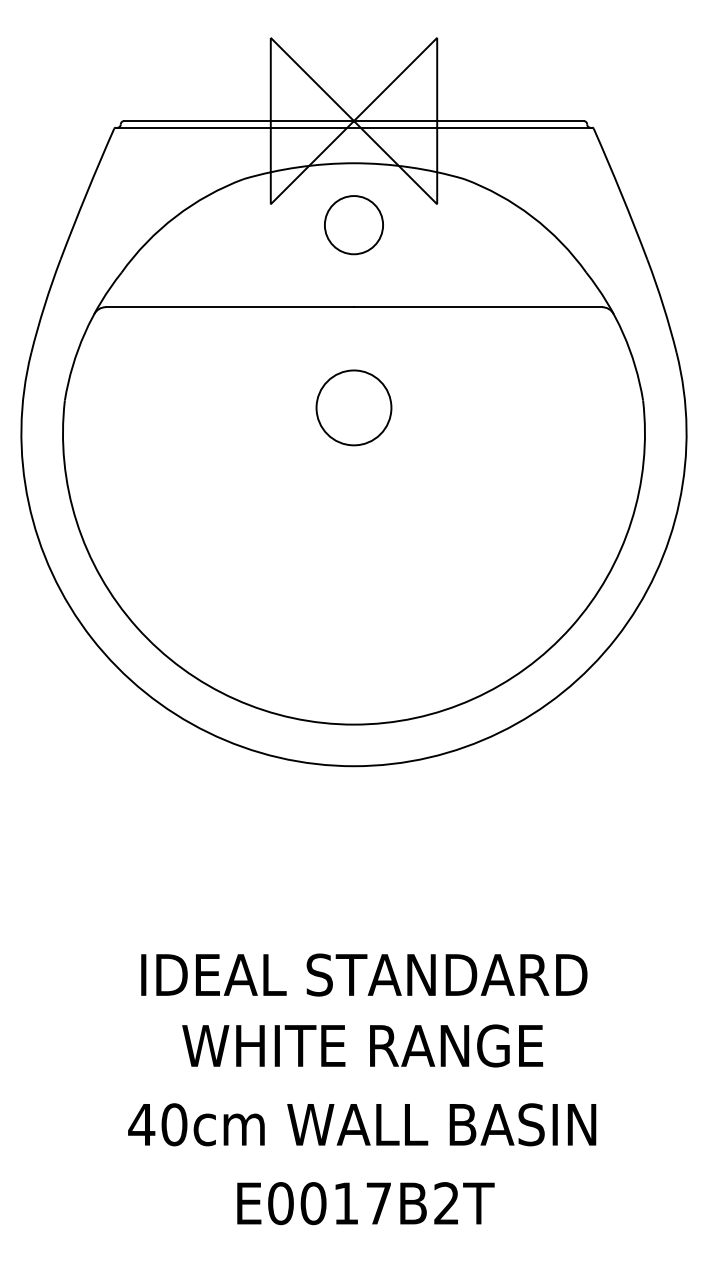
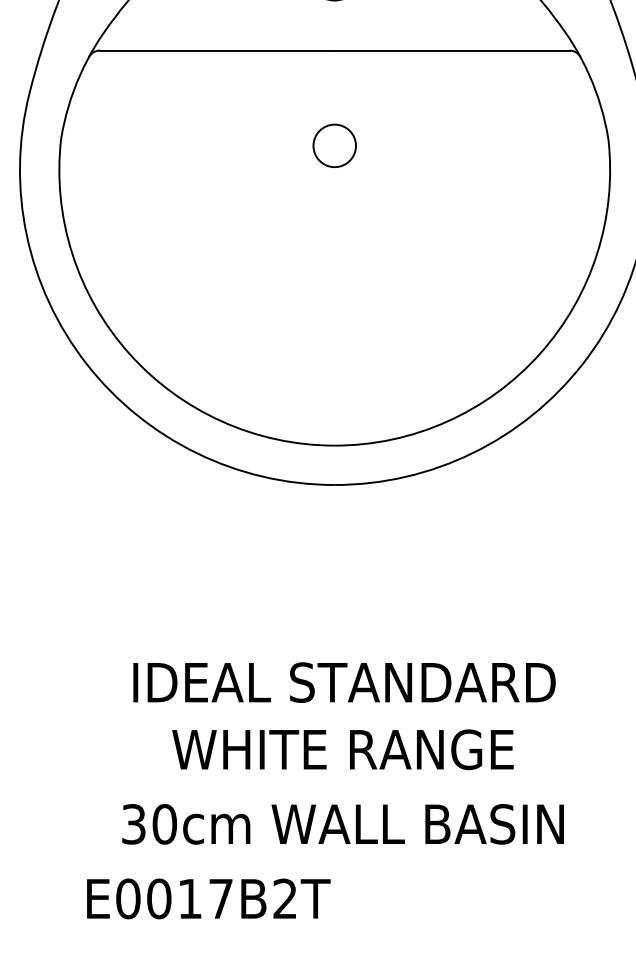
circle: (353, 407) -> (334, 145), size x0.6
text: (141, 1124) -> (133, 824), 40cm -> 30cm
text: (365, 1203) -> (208, 898), moved

